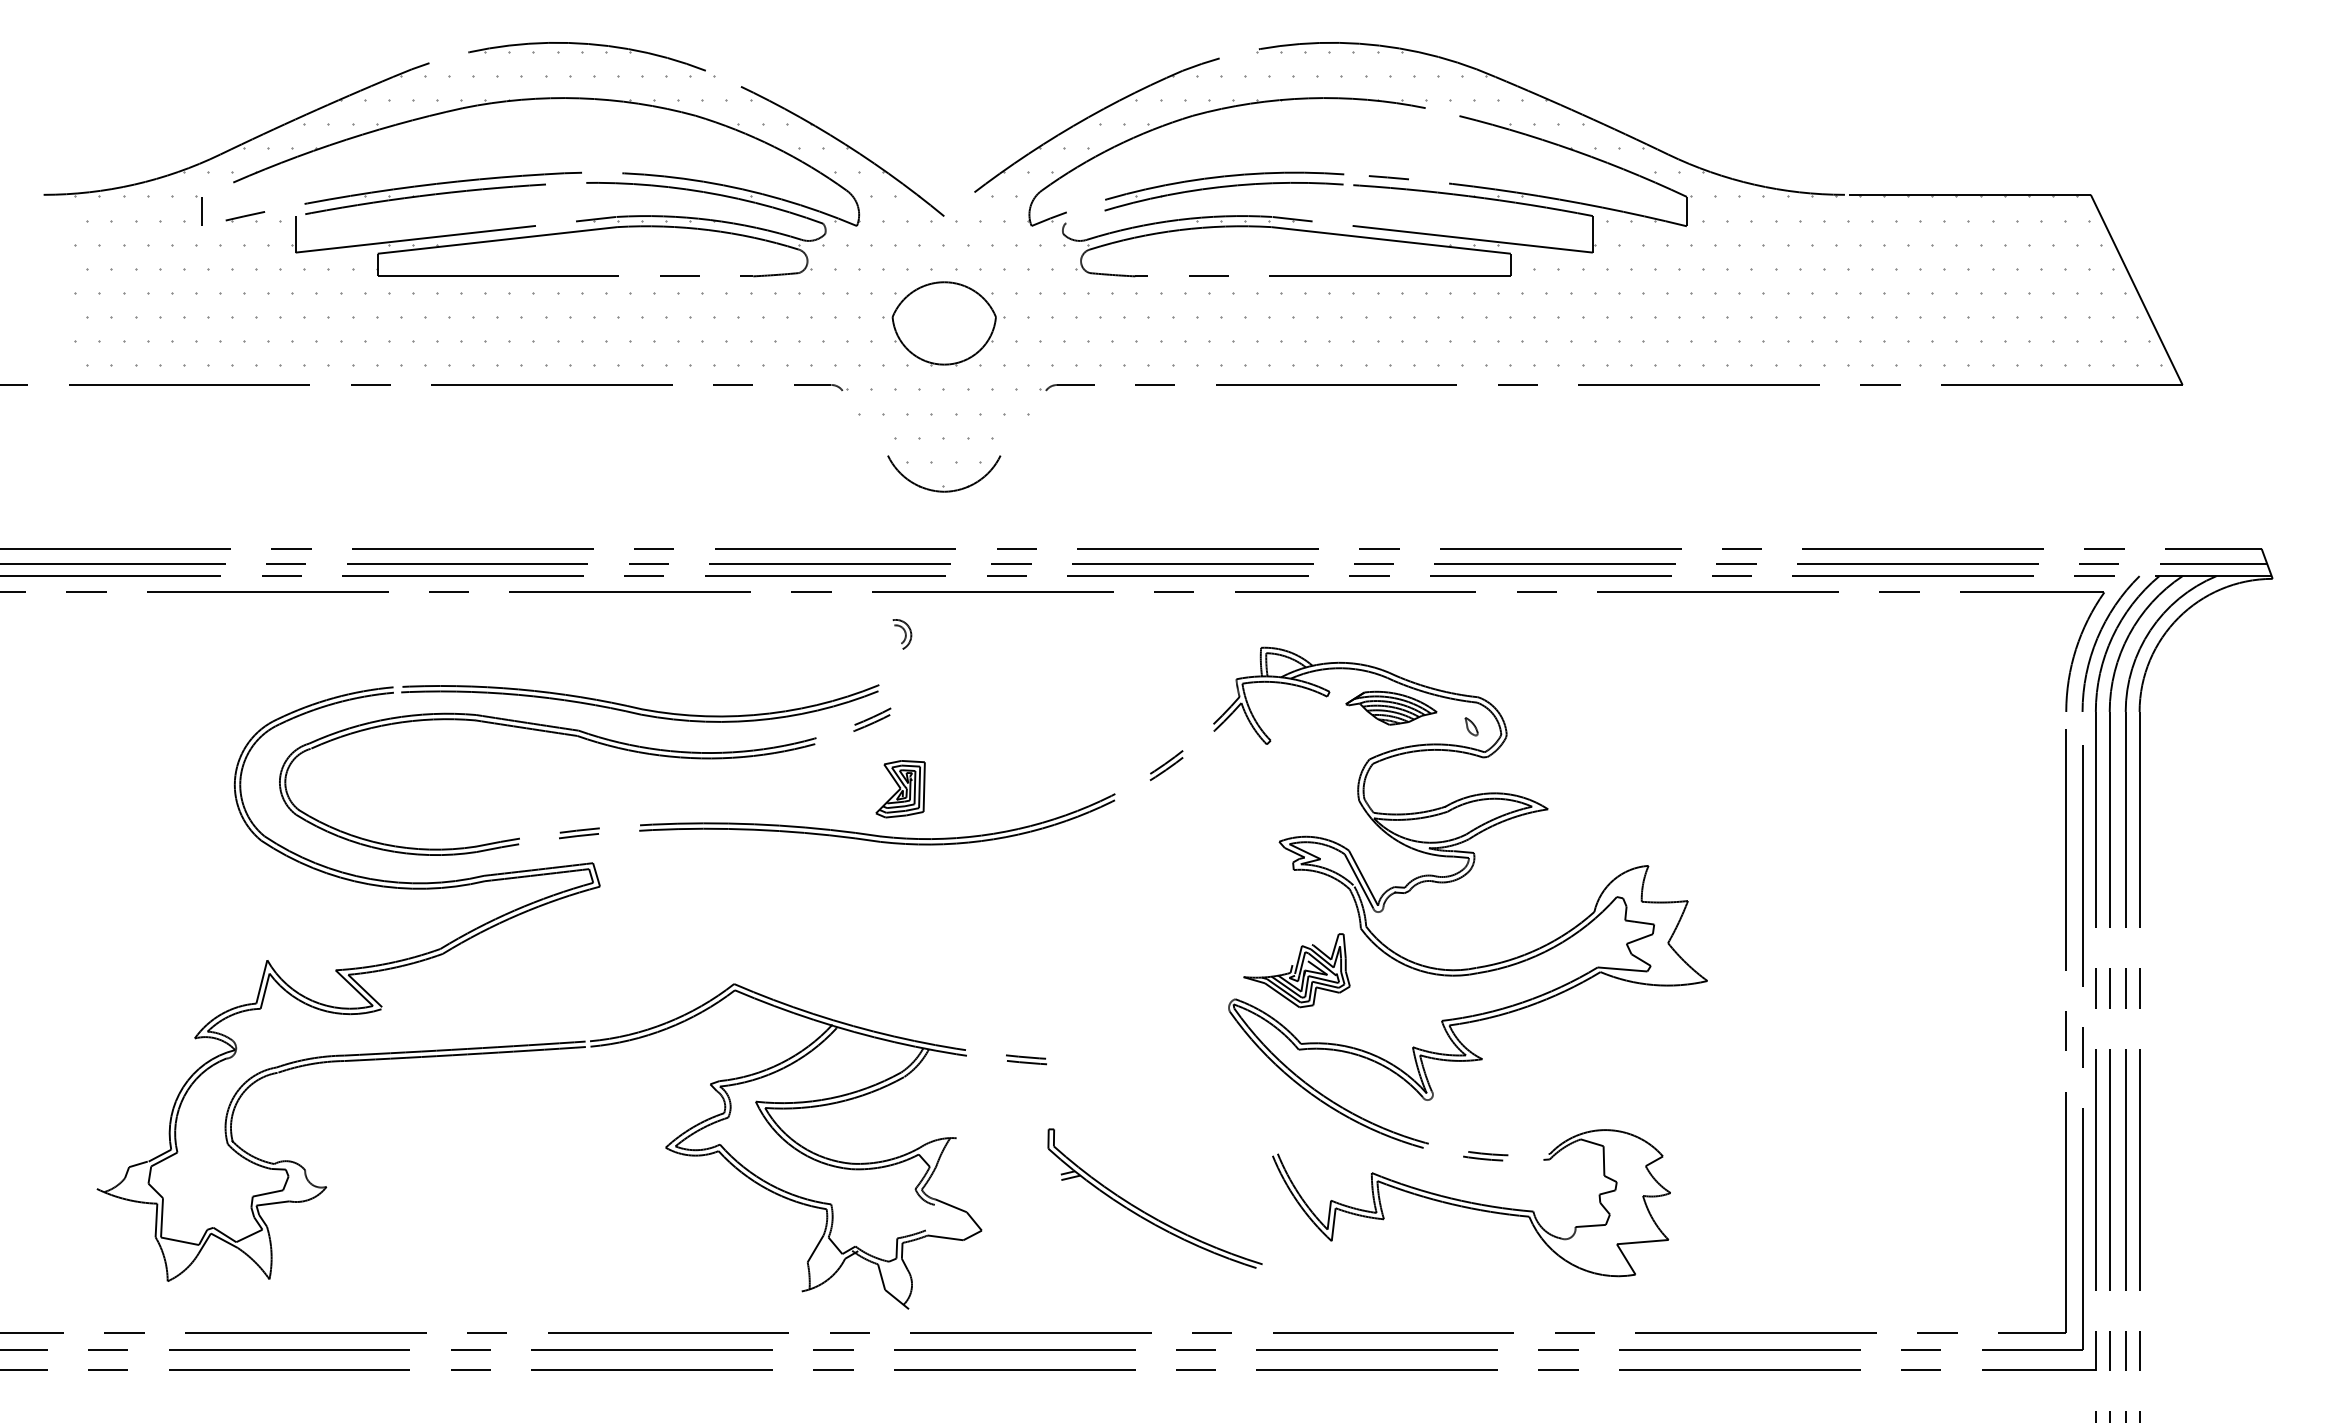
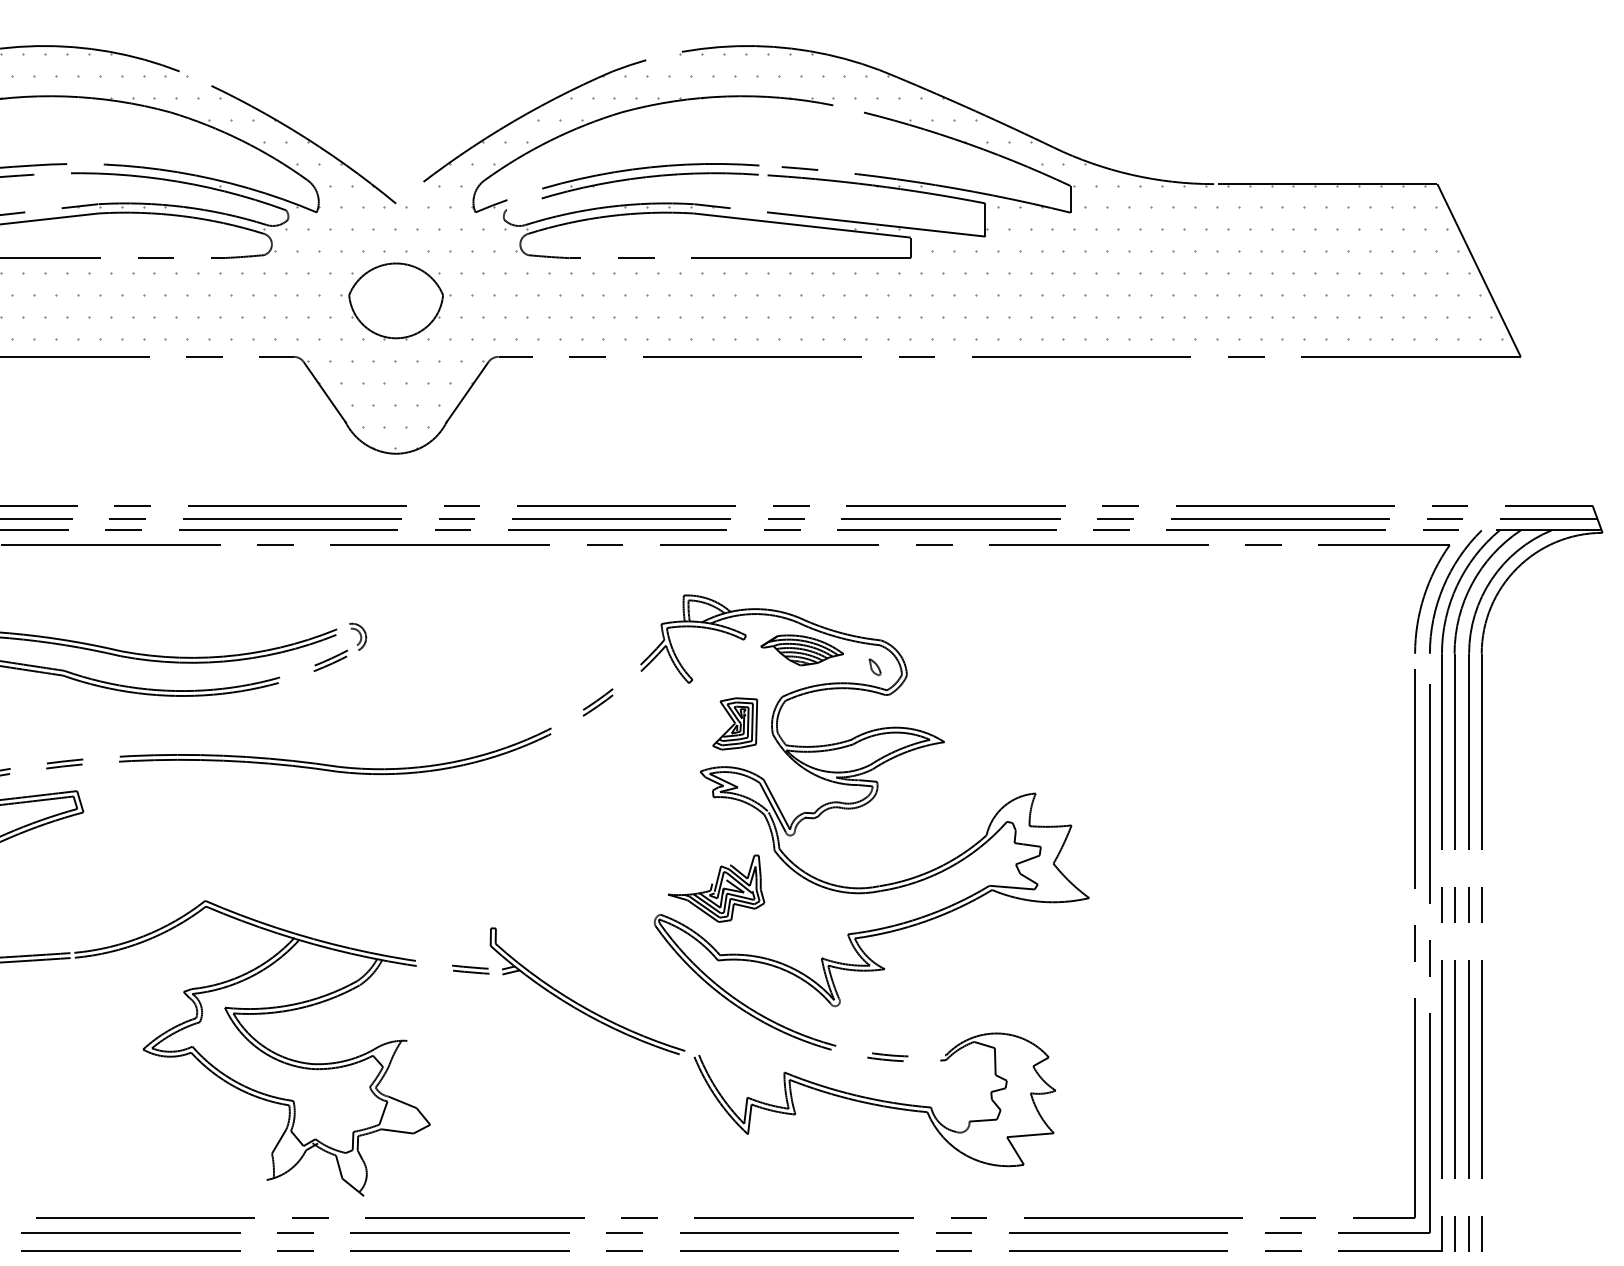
line: (865, 423) -> (324, 391), added
line: (1022, 423) -> (467, 391), added
part: (902, 634) -> (358, 636), moved
part: (900, 789) -> (735, 724), moved
part: (1146, 1212) -> (579, 1003), moved
line: (929, 1217) -> (382, 1112), added

